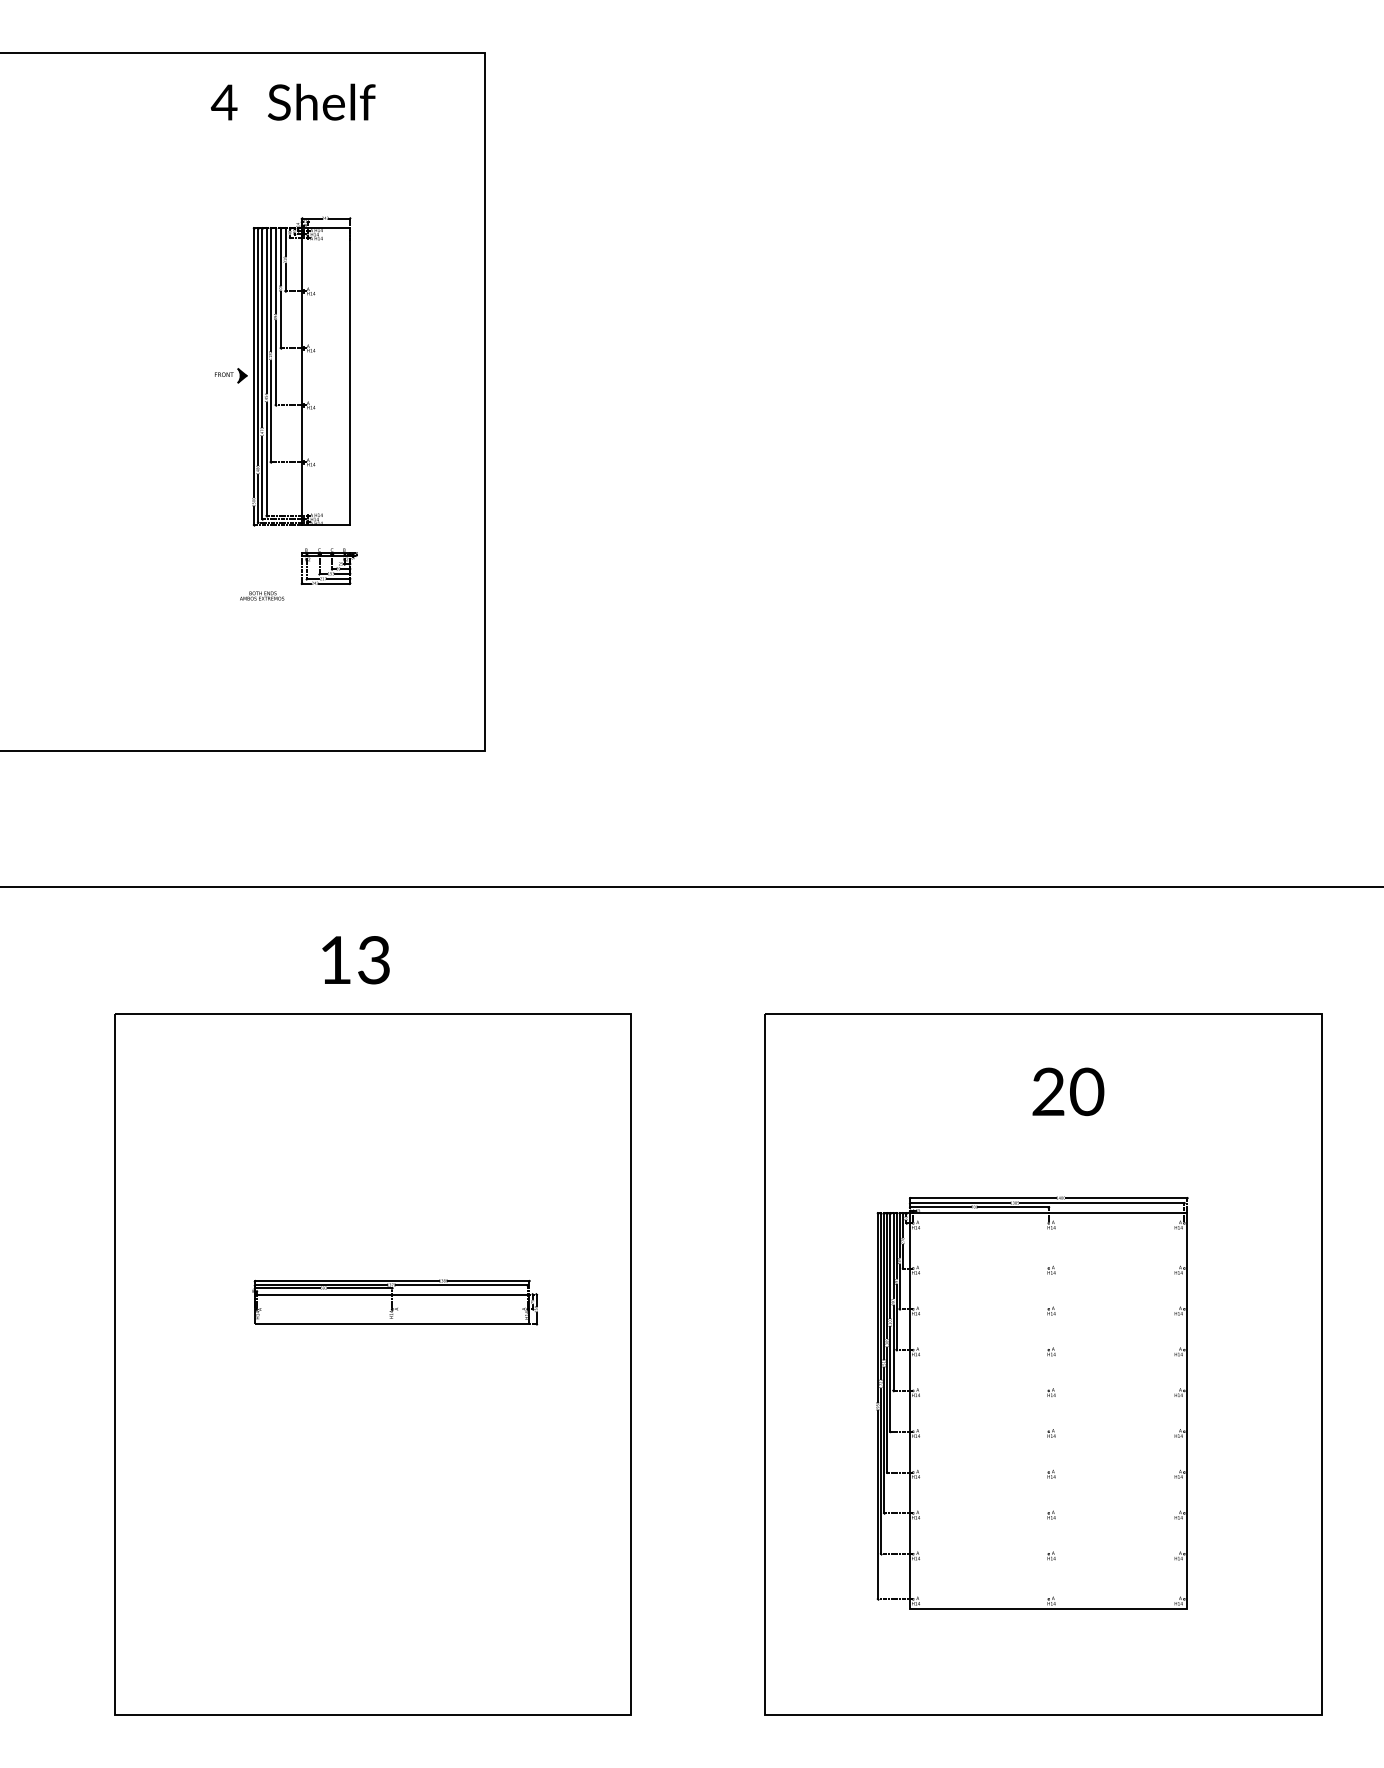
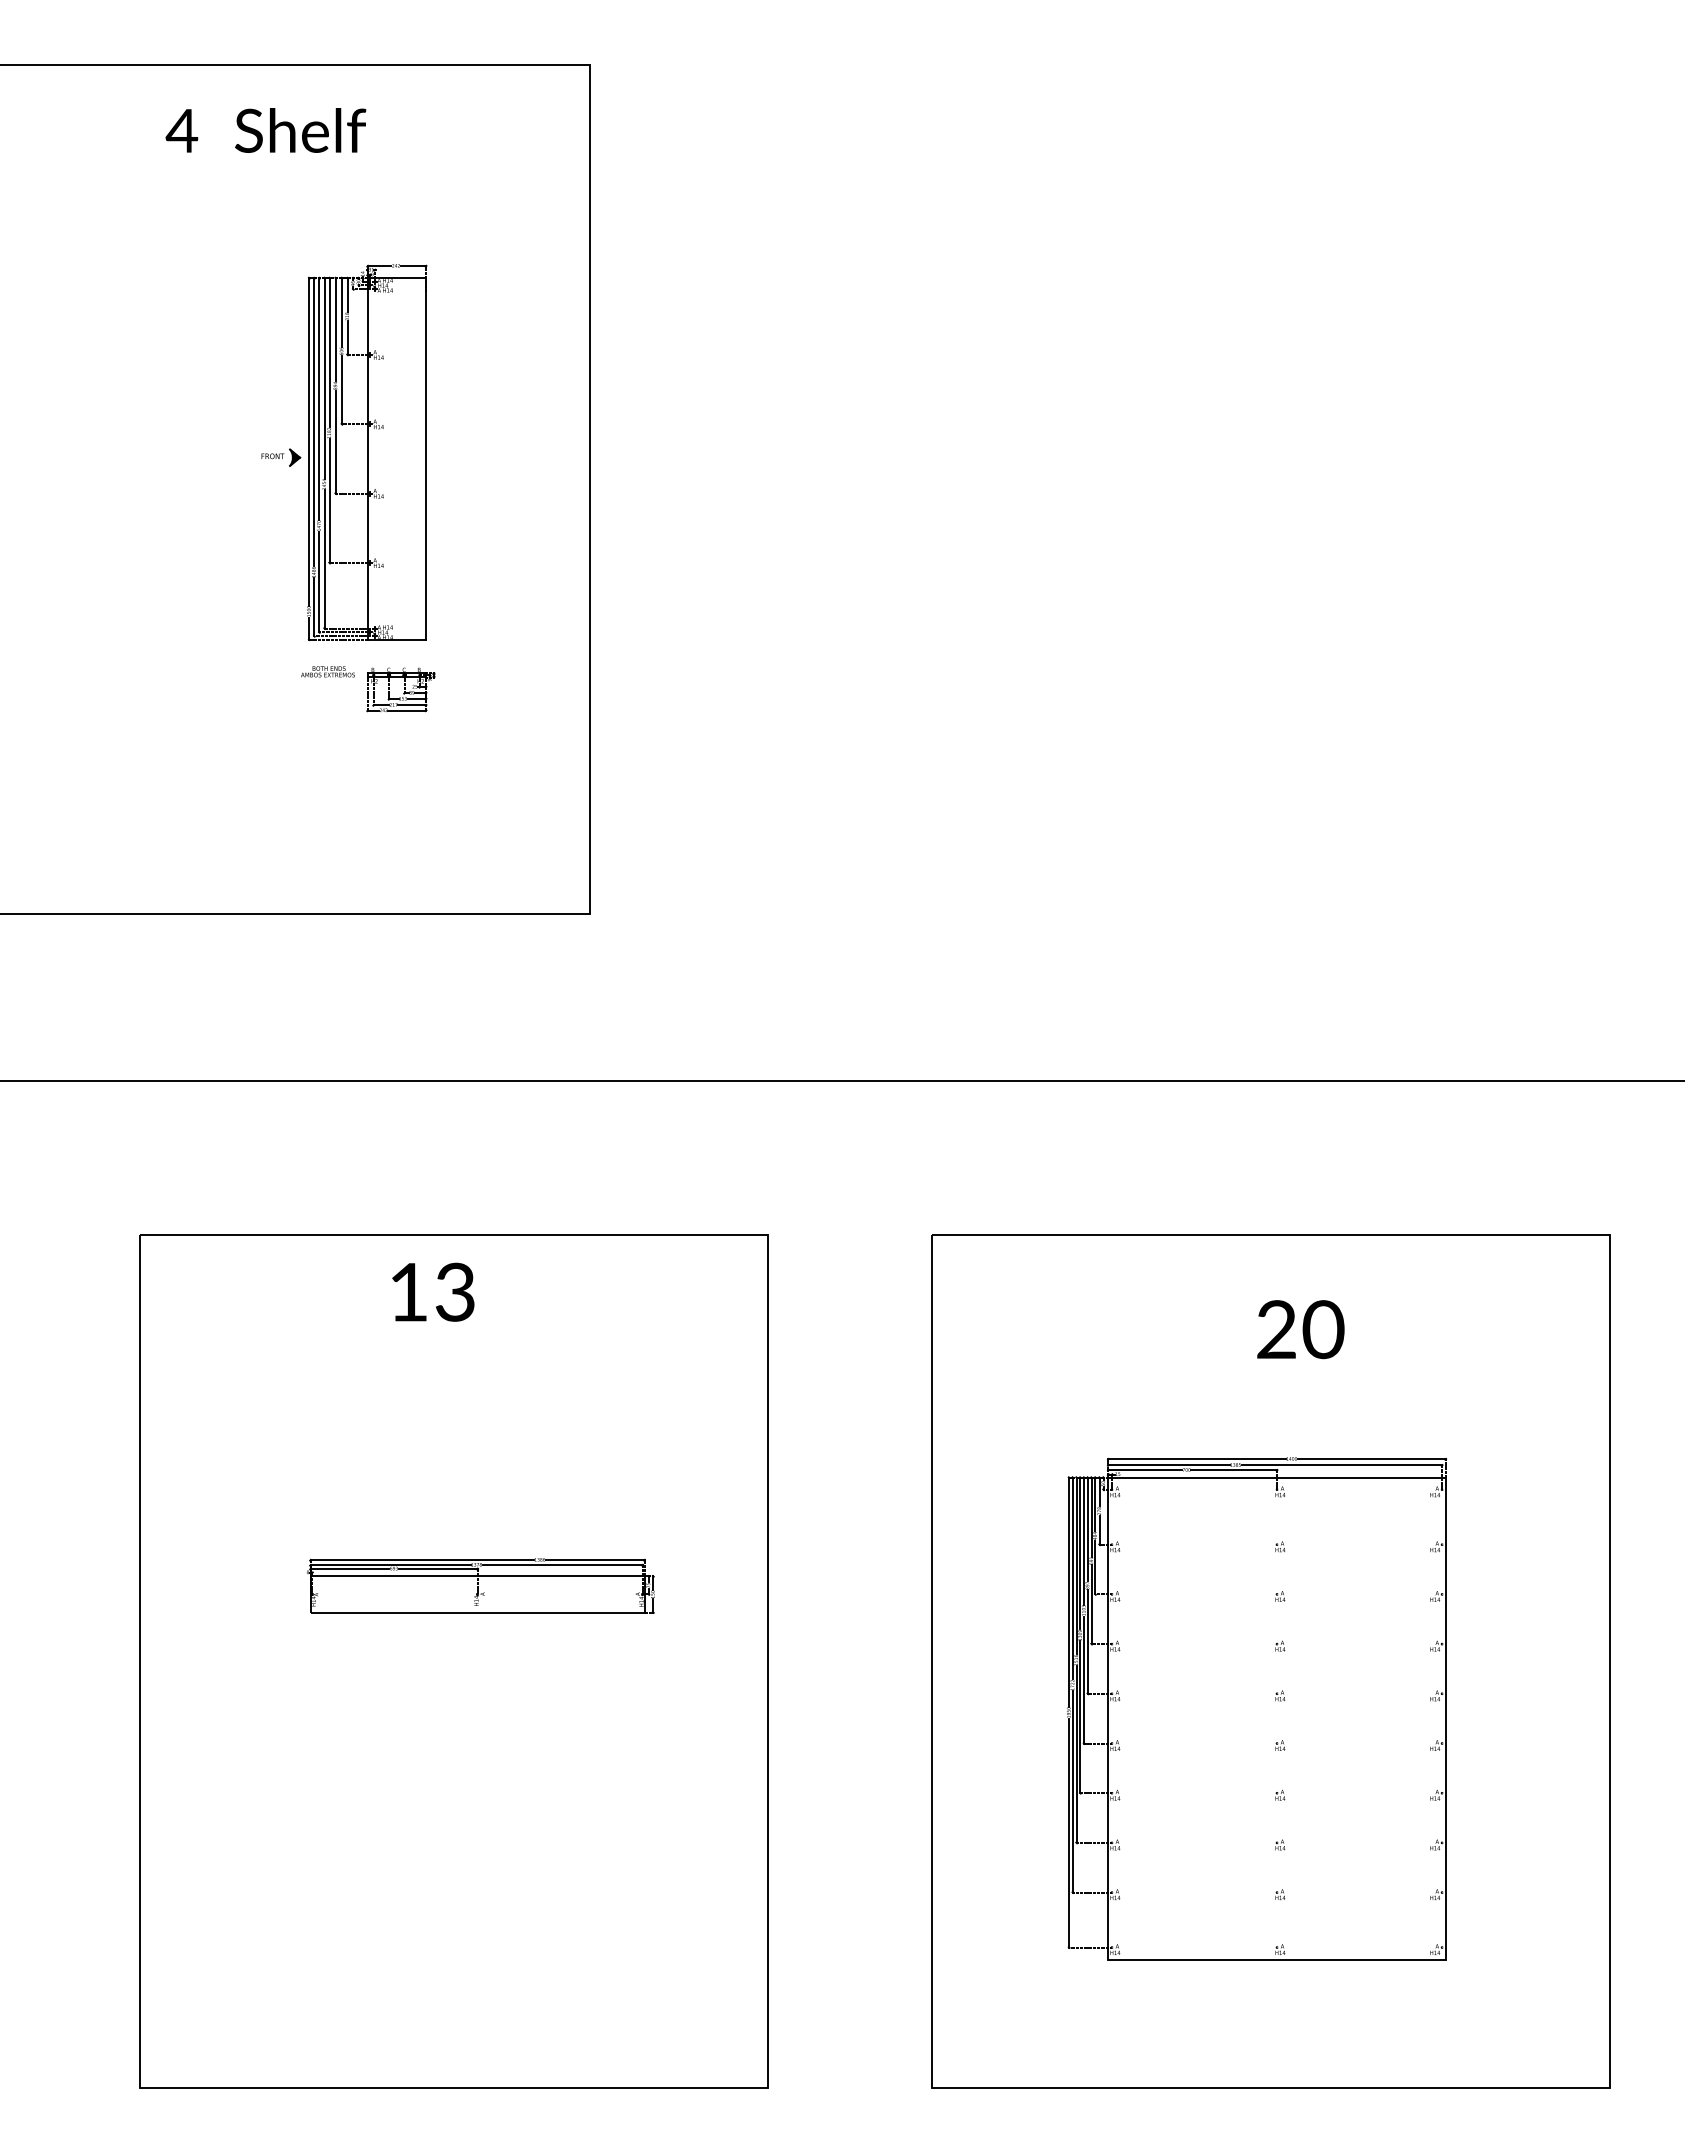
text: (292, 102) -> (265, 130), moved
text: (261, 595) -> (327, 671), moved
text: (356, 959) -> (433, 1291), moved

